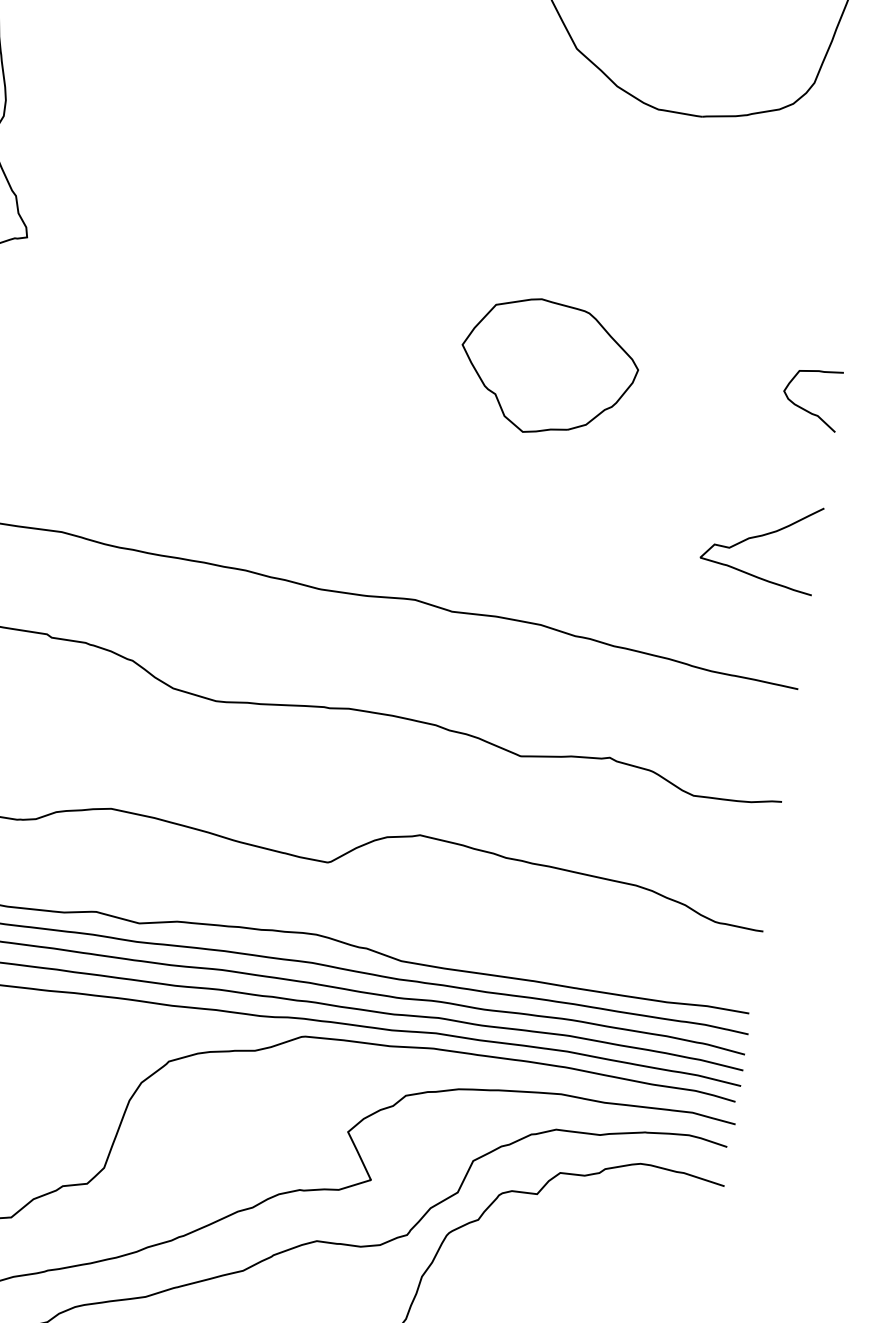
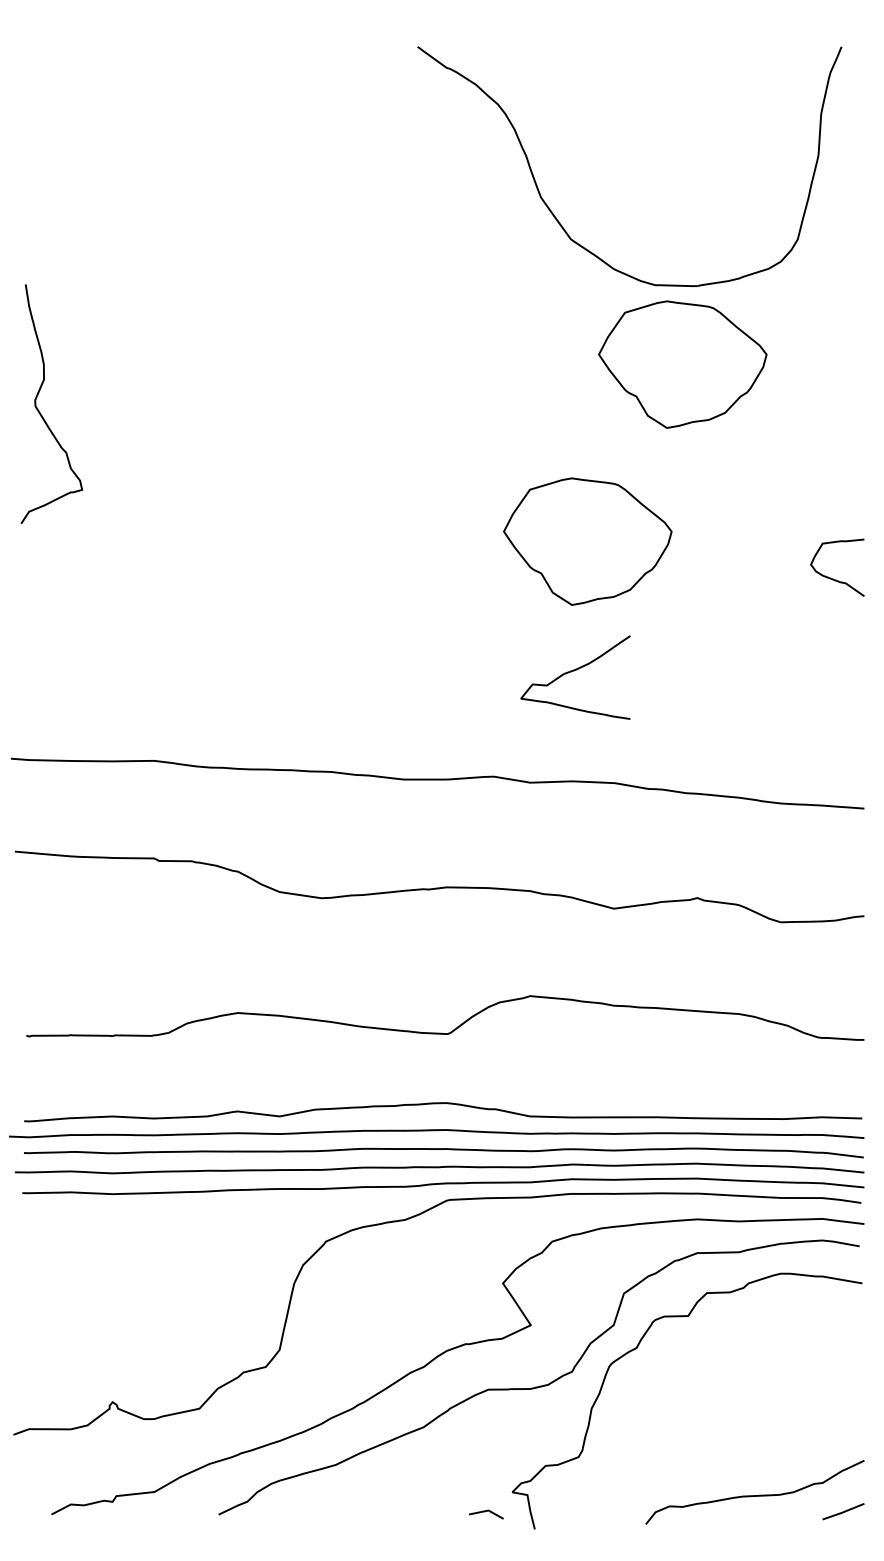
part: (674, 196) -> (682, 364), added
curve: (805, 409) -> (833, 578), moved
curve: (760, 537) -> (574, 671), moved

